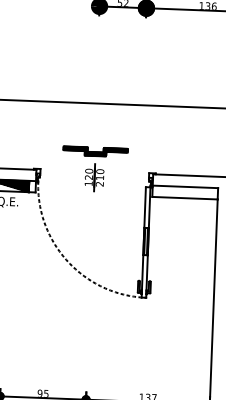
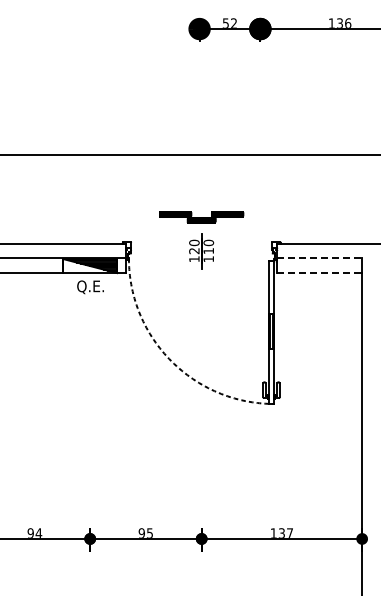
text: (99, 184) -> (208, 259), 210 -> 110
line: (186, 186) -> (320, 258), solid -> dashed
line: (185, 198) -> (320, 273), solid -> dashed

